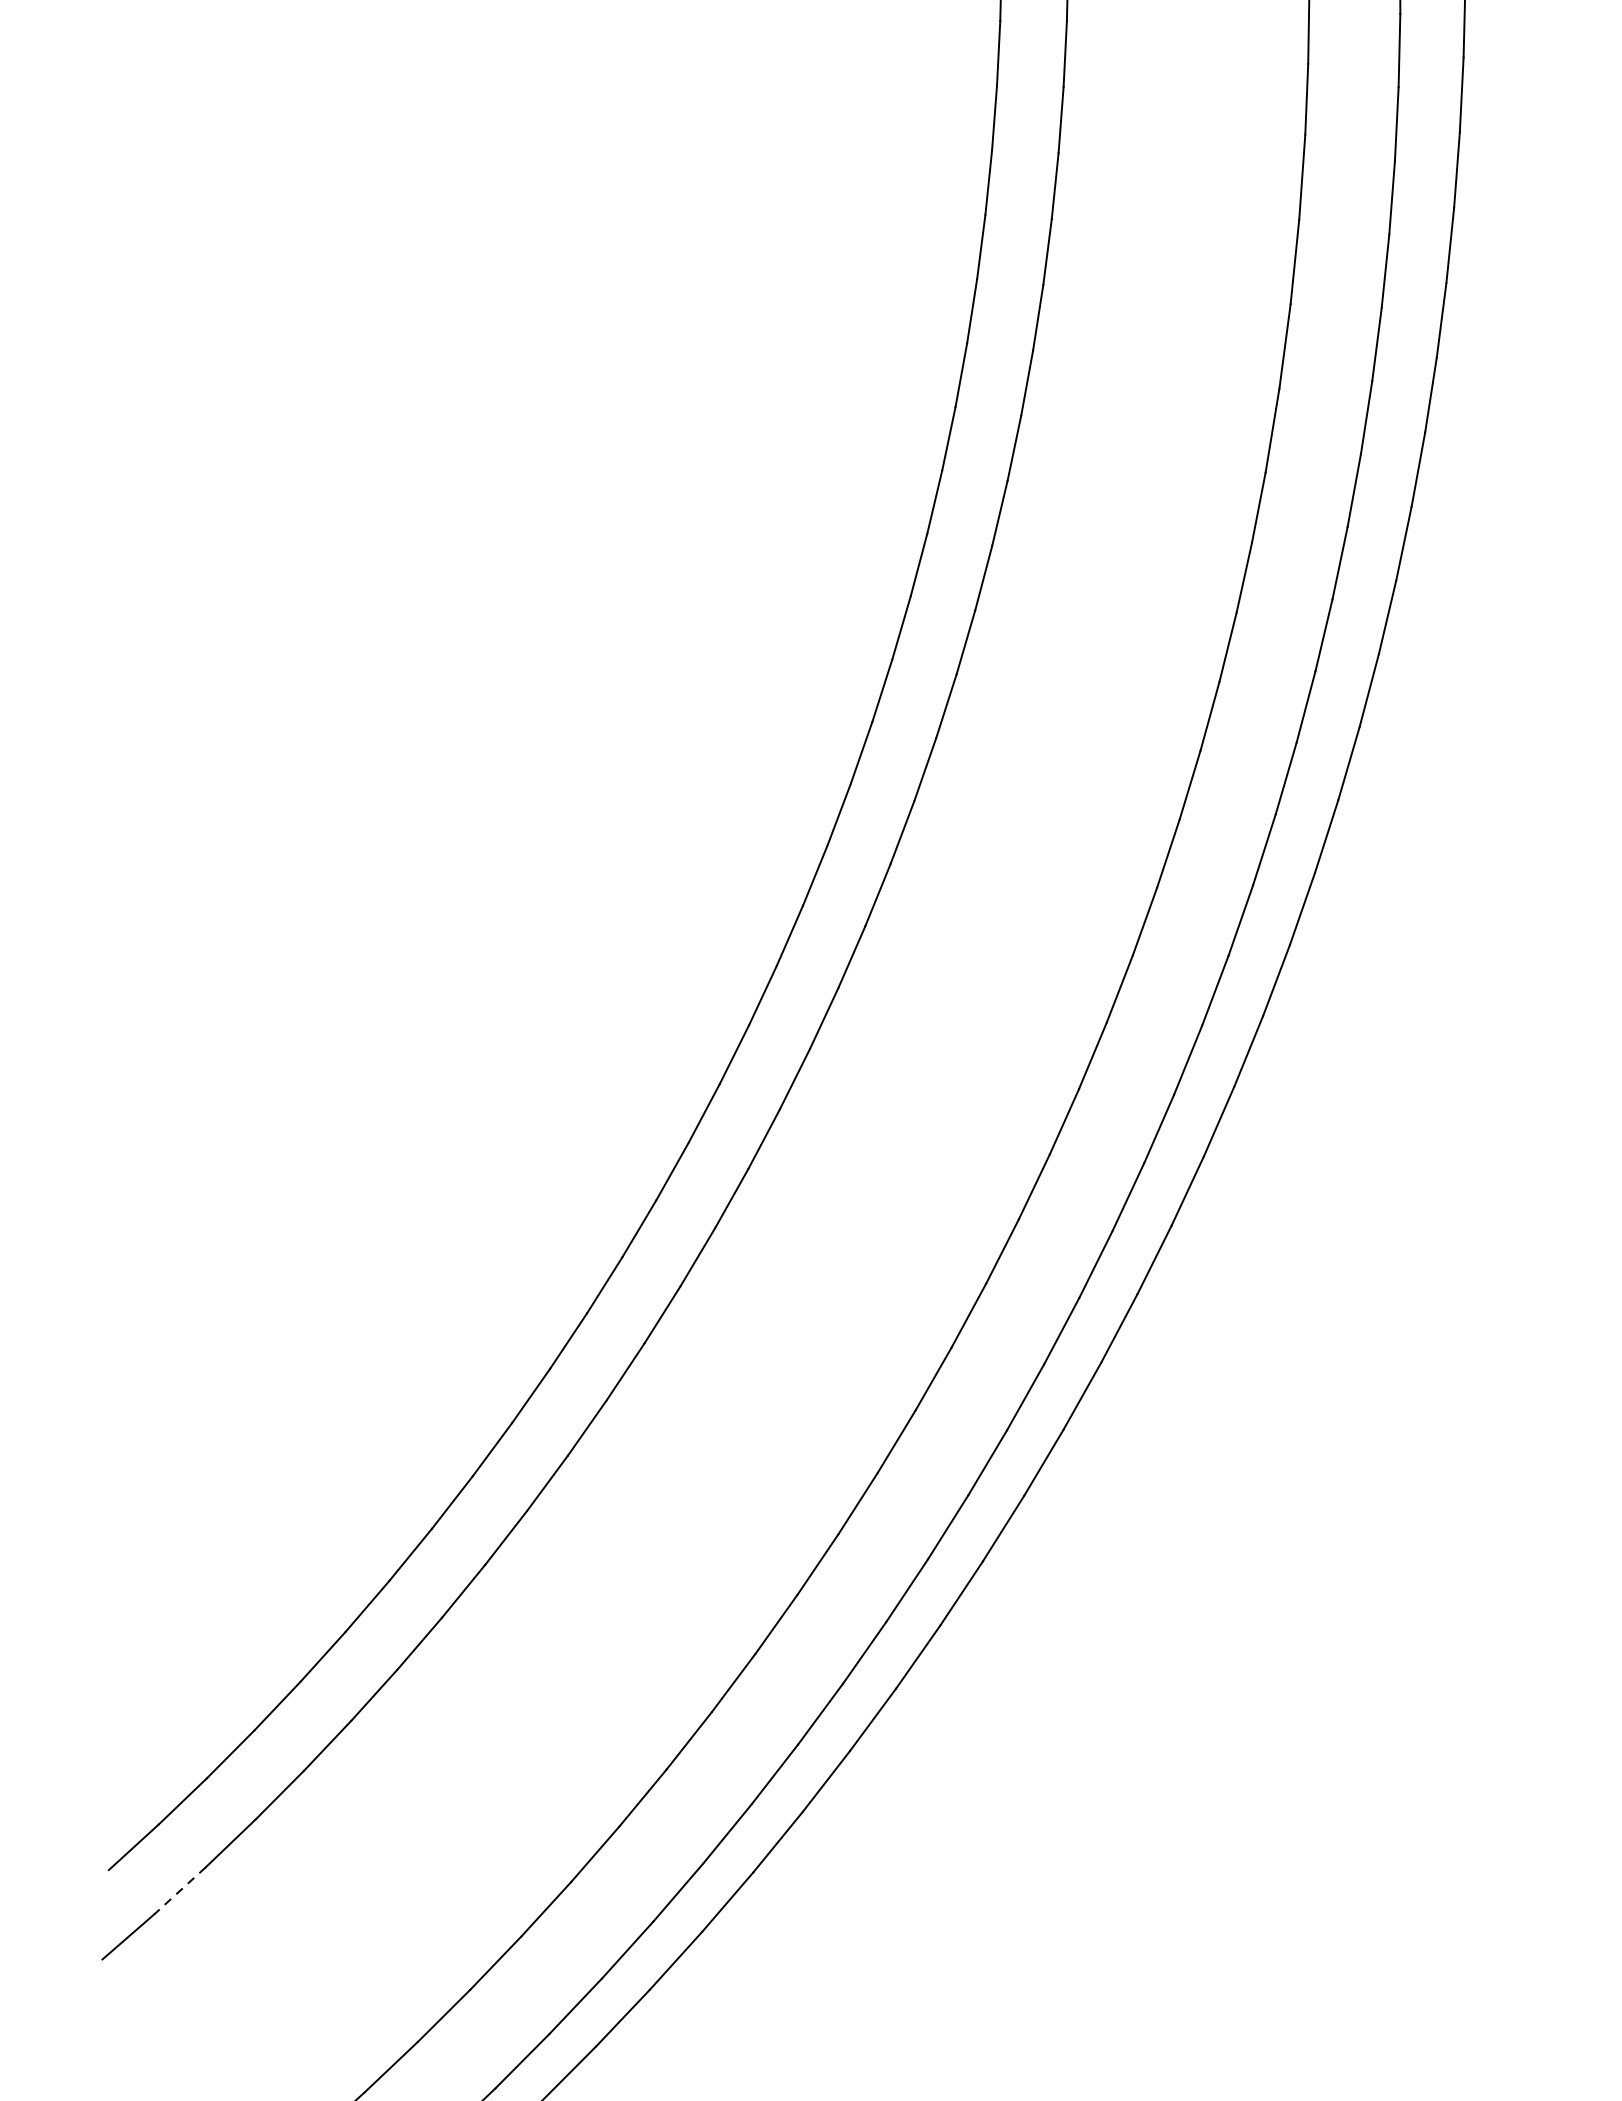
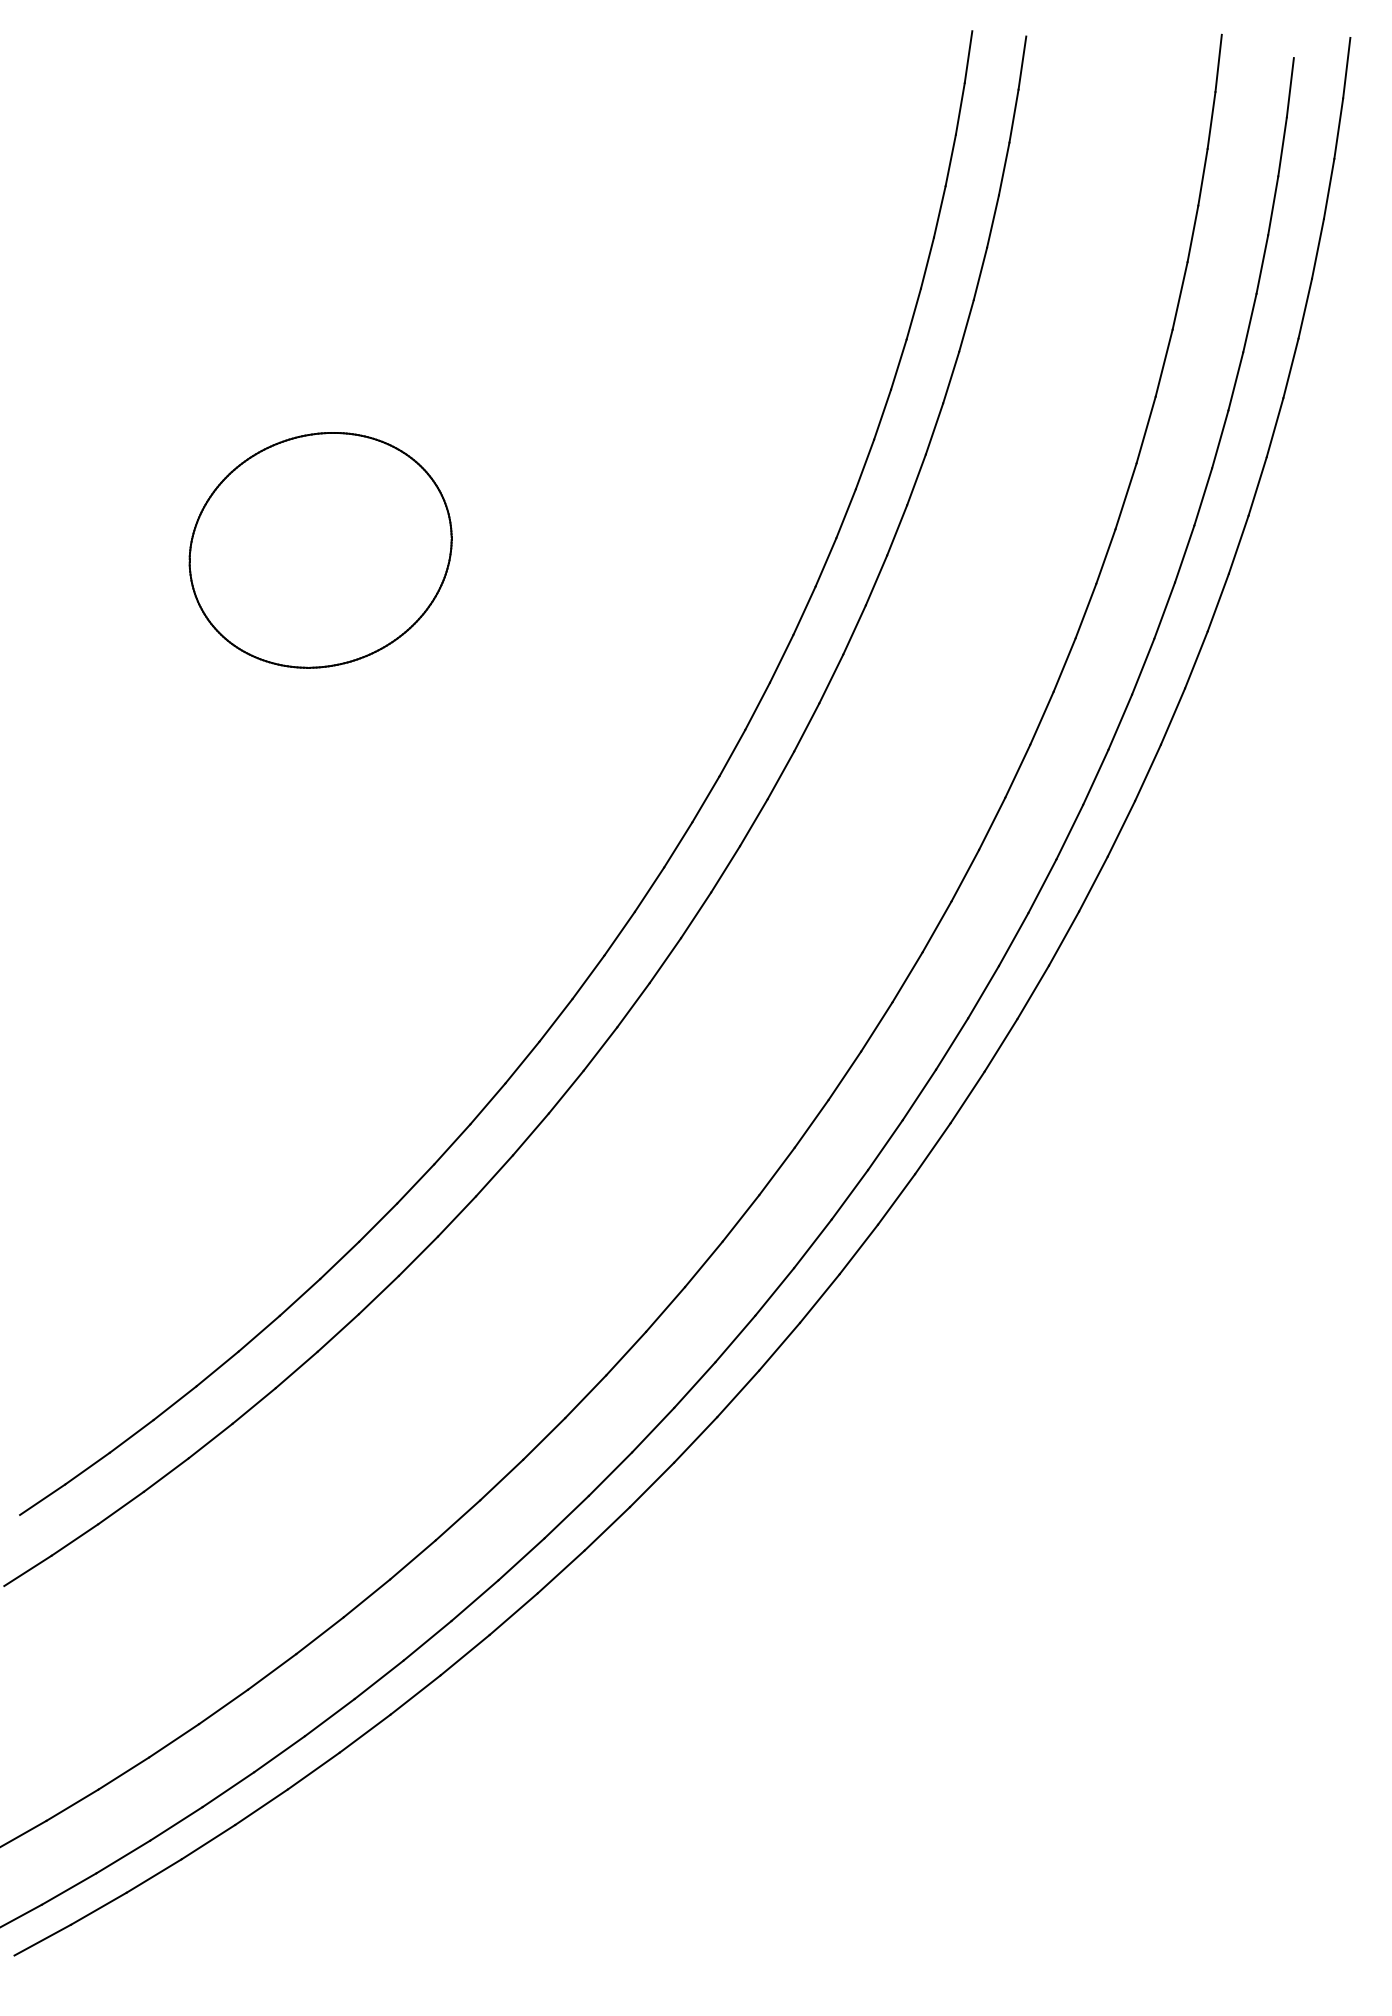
part: (301, 641) -> (320, 550), added
line: (179, 1891) -> (74, 1540), dashed -> solid

